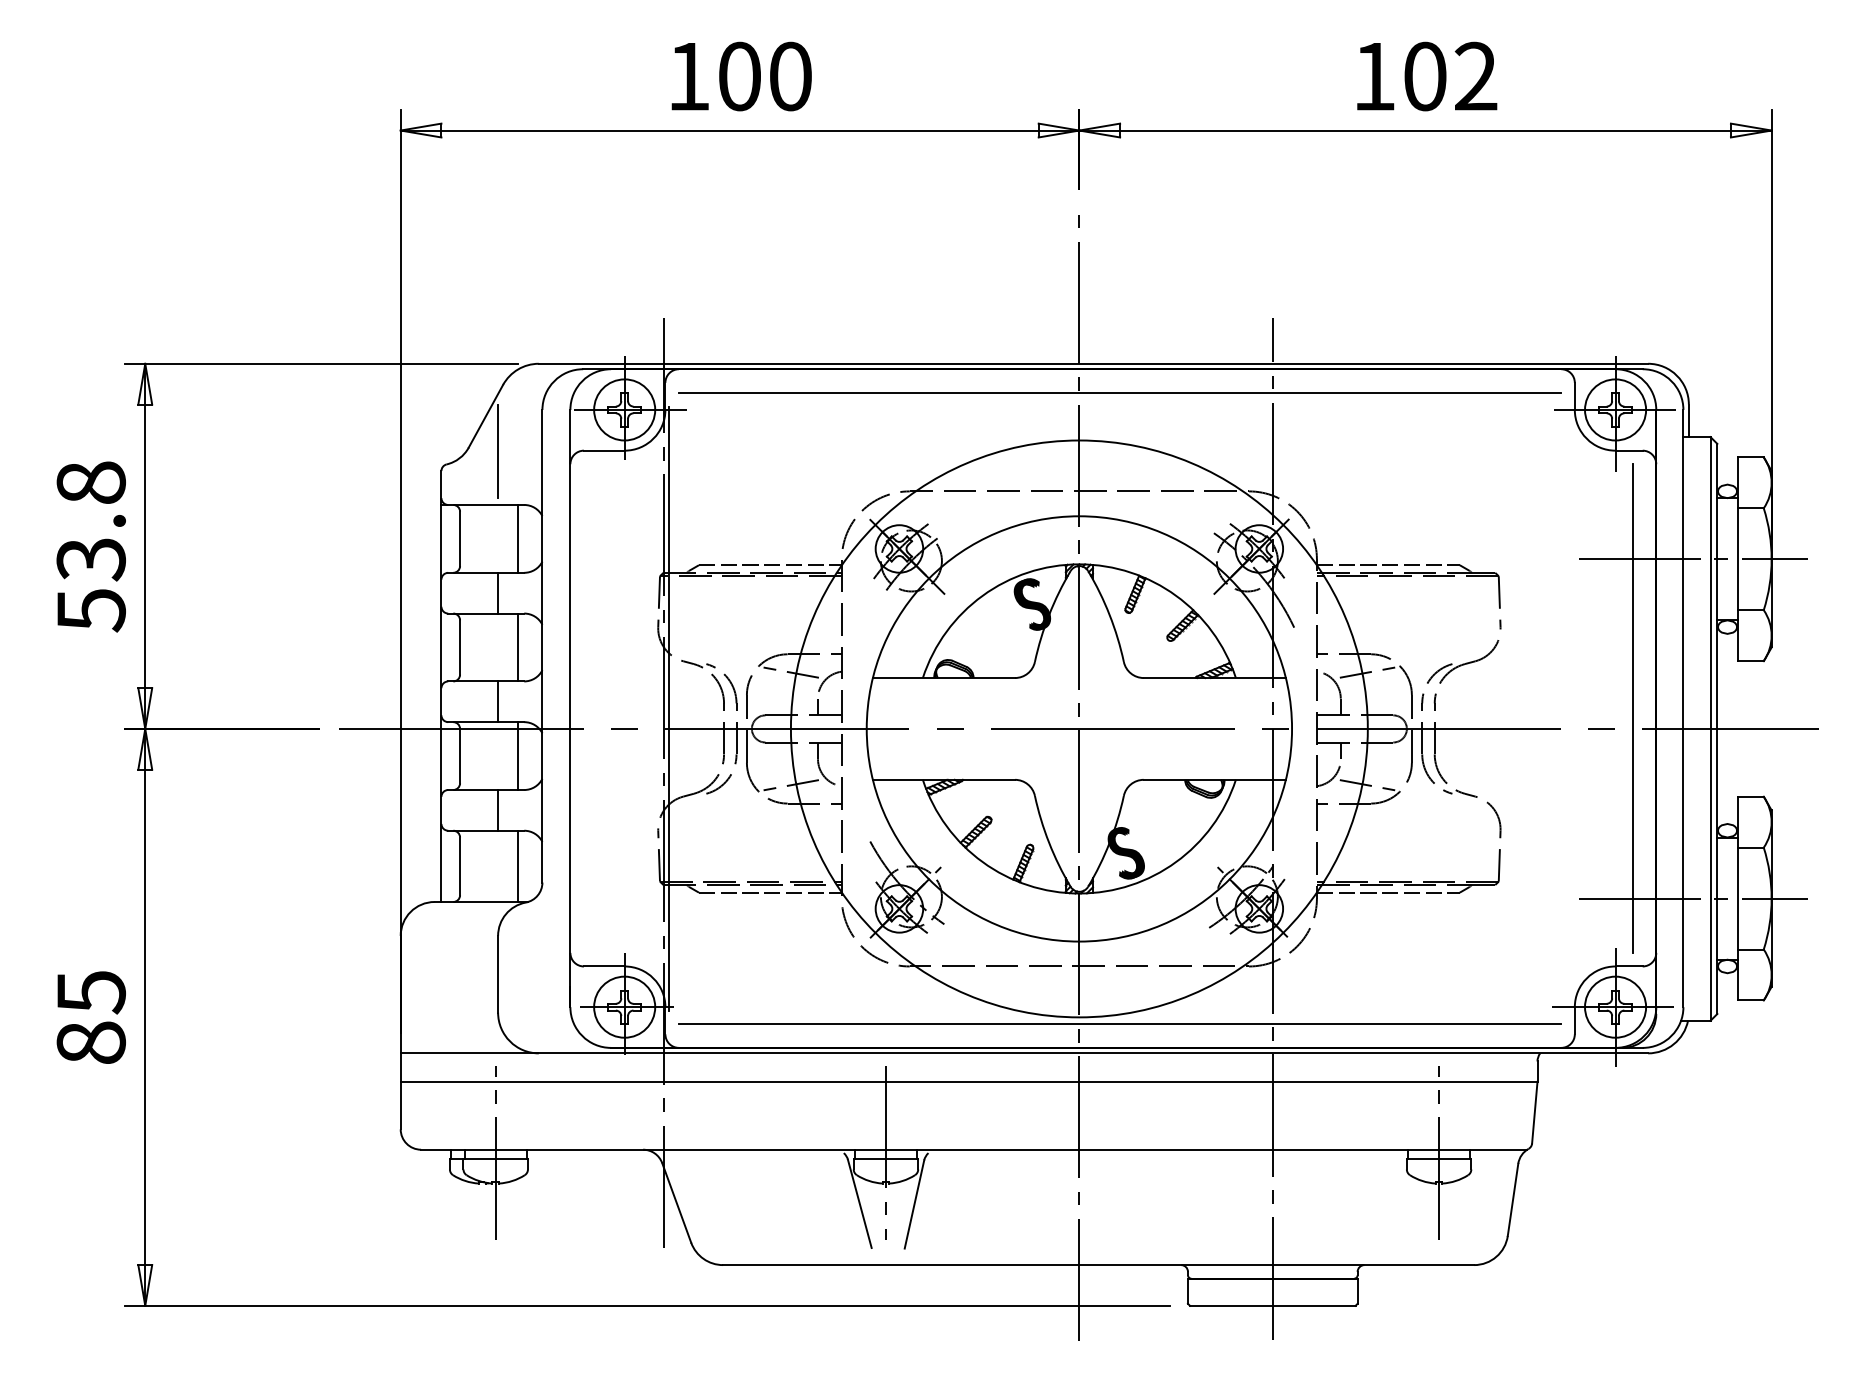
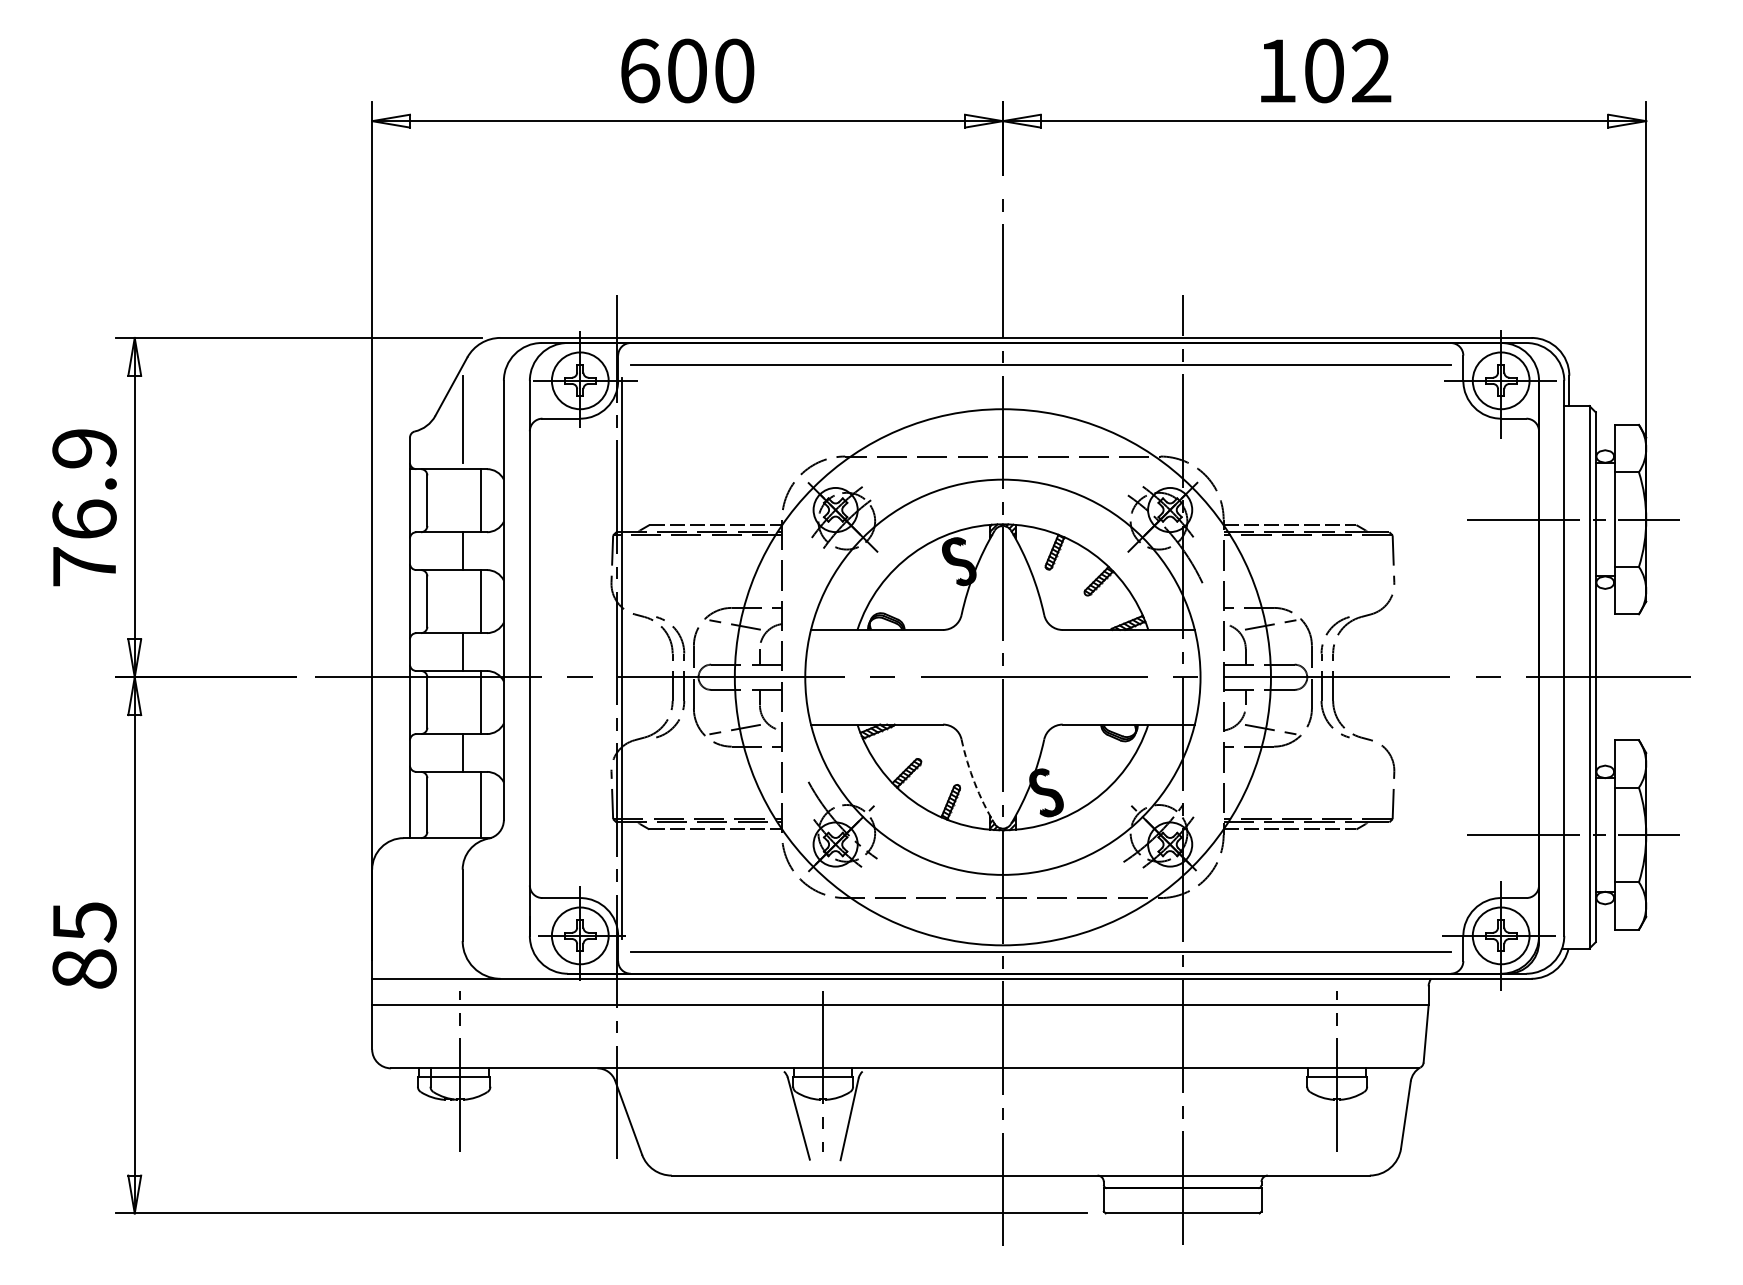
text: (689, 76) -> (640, 70), 100 -> 600
text: (91, 546) -> (84, 507), 53.8 -> 76.9
line: (1632, 708) -> (1516, 658), removed
arc: (1048, 843) -> (974, 783), solid -> dashed

